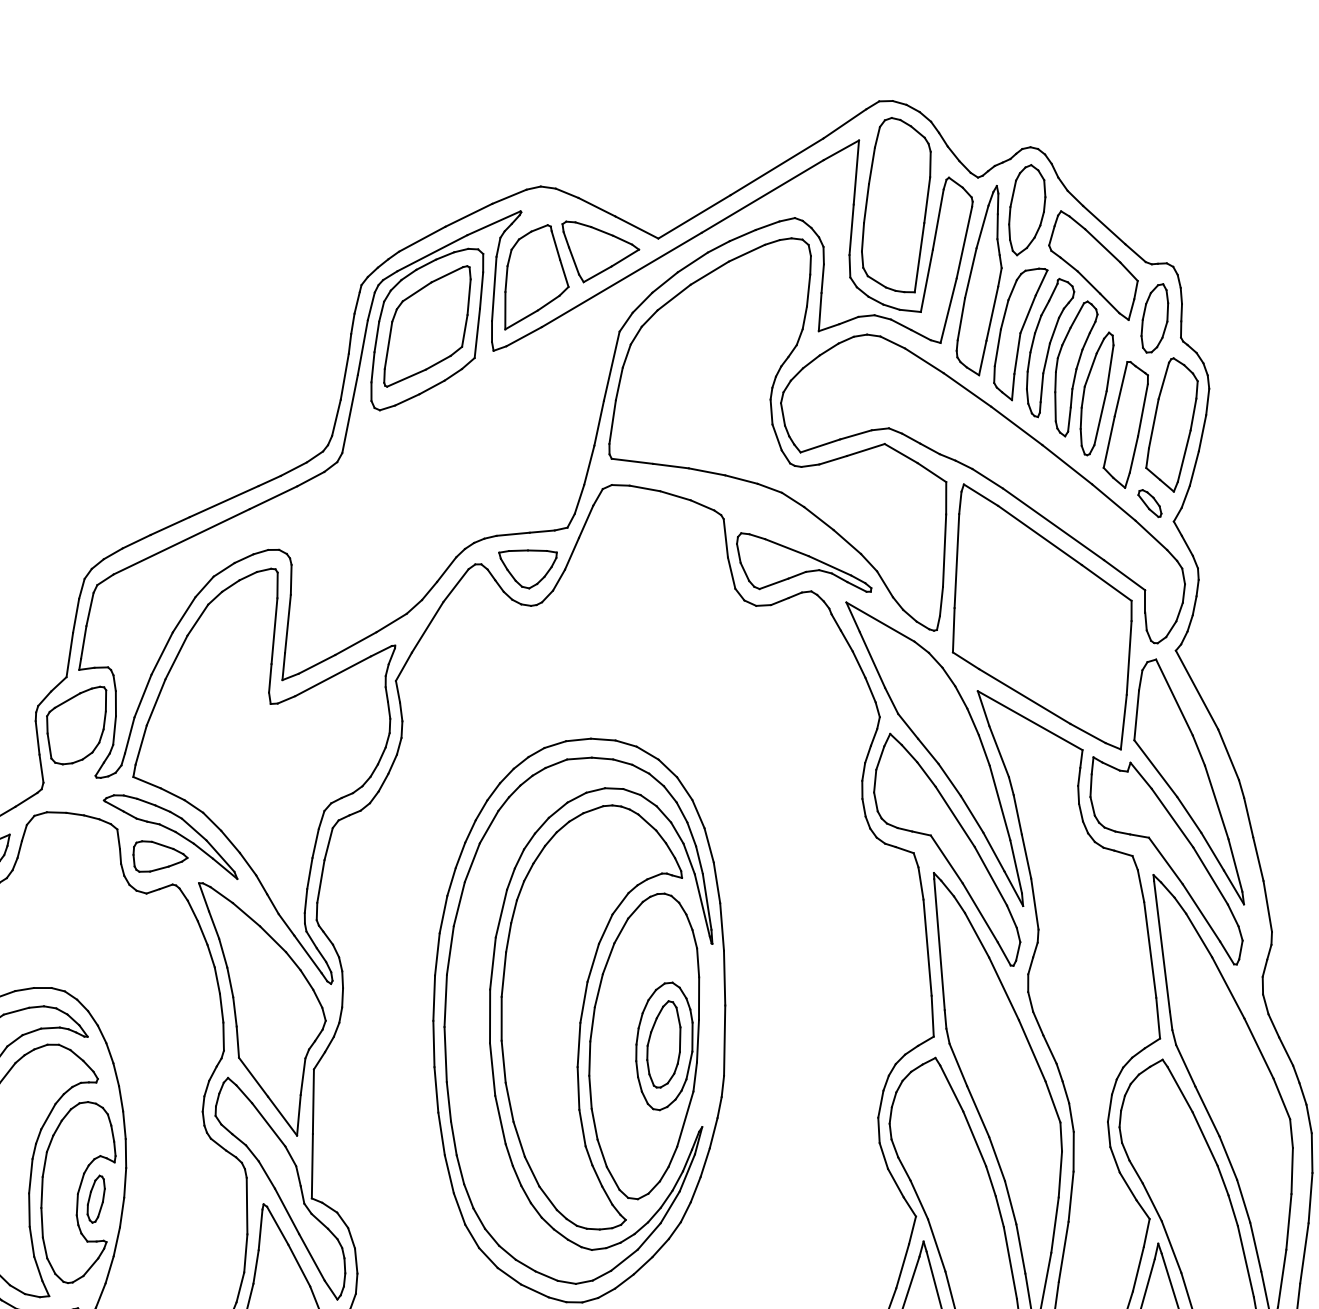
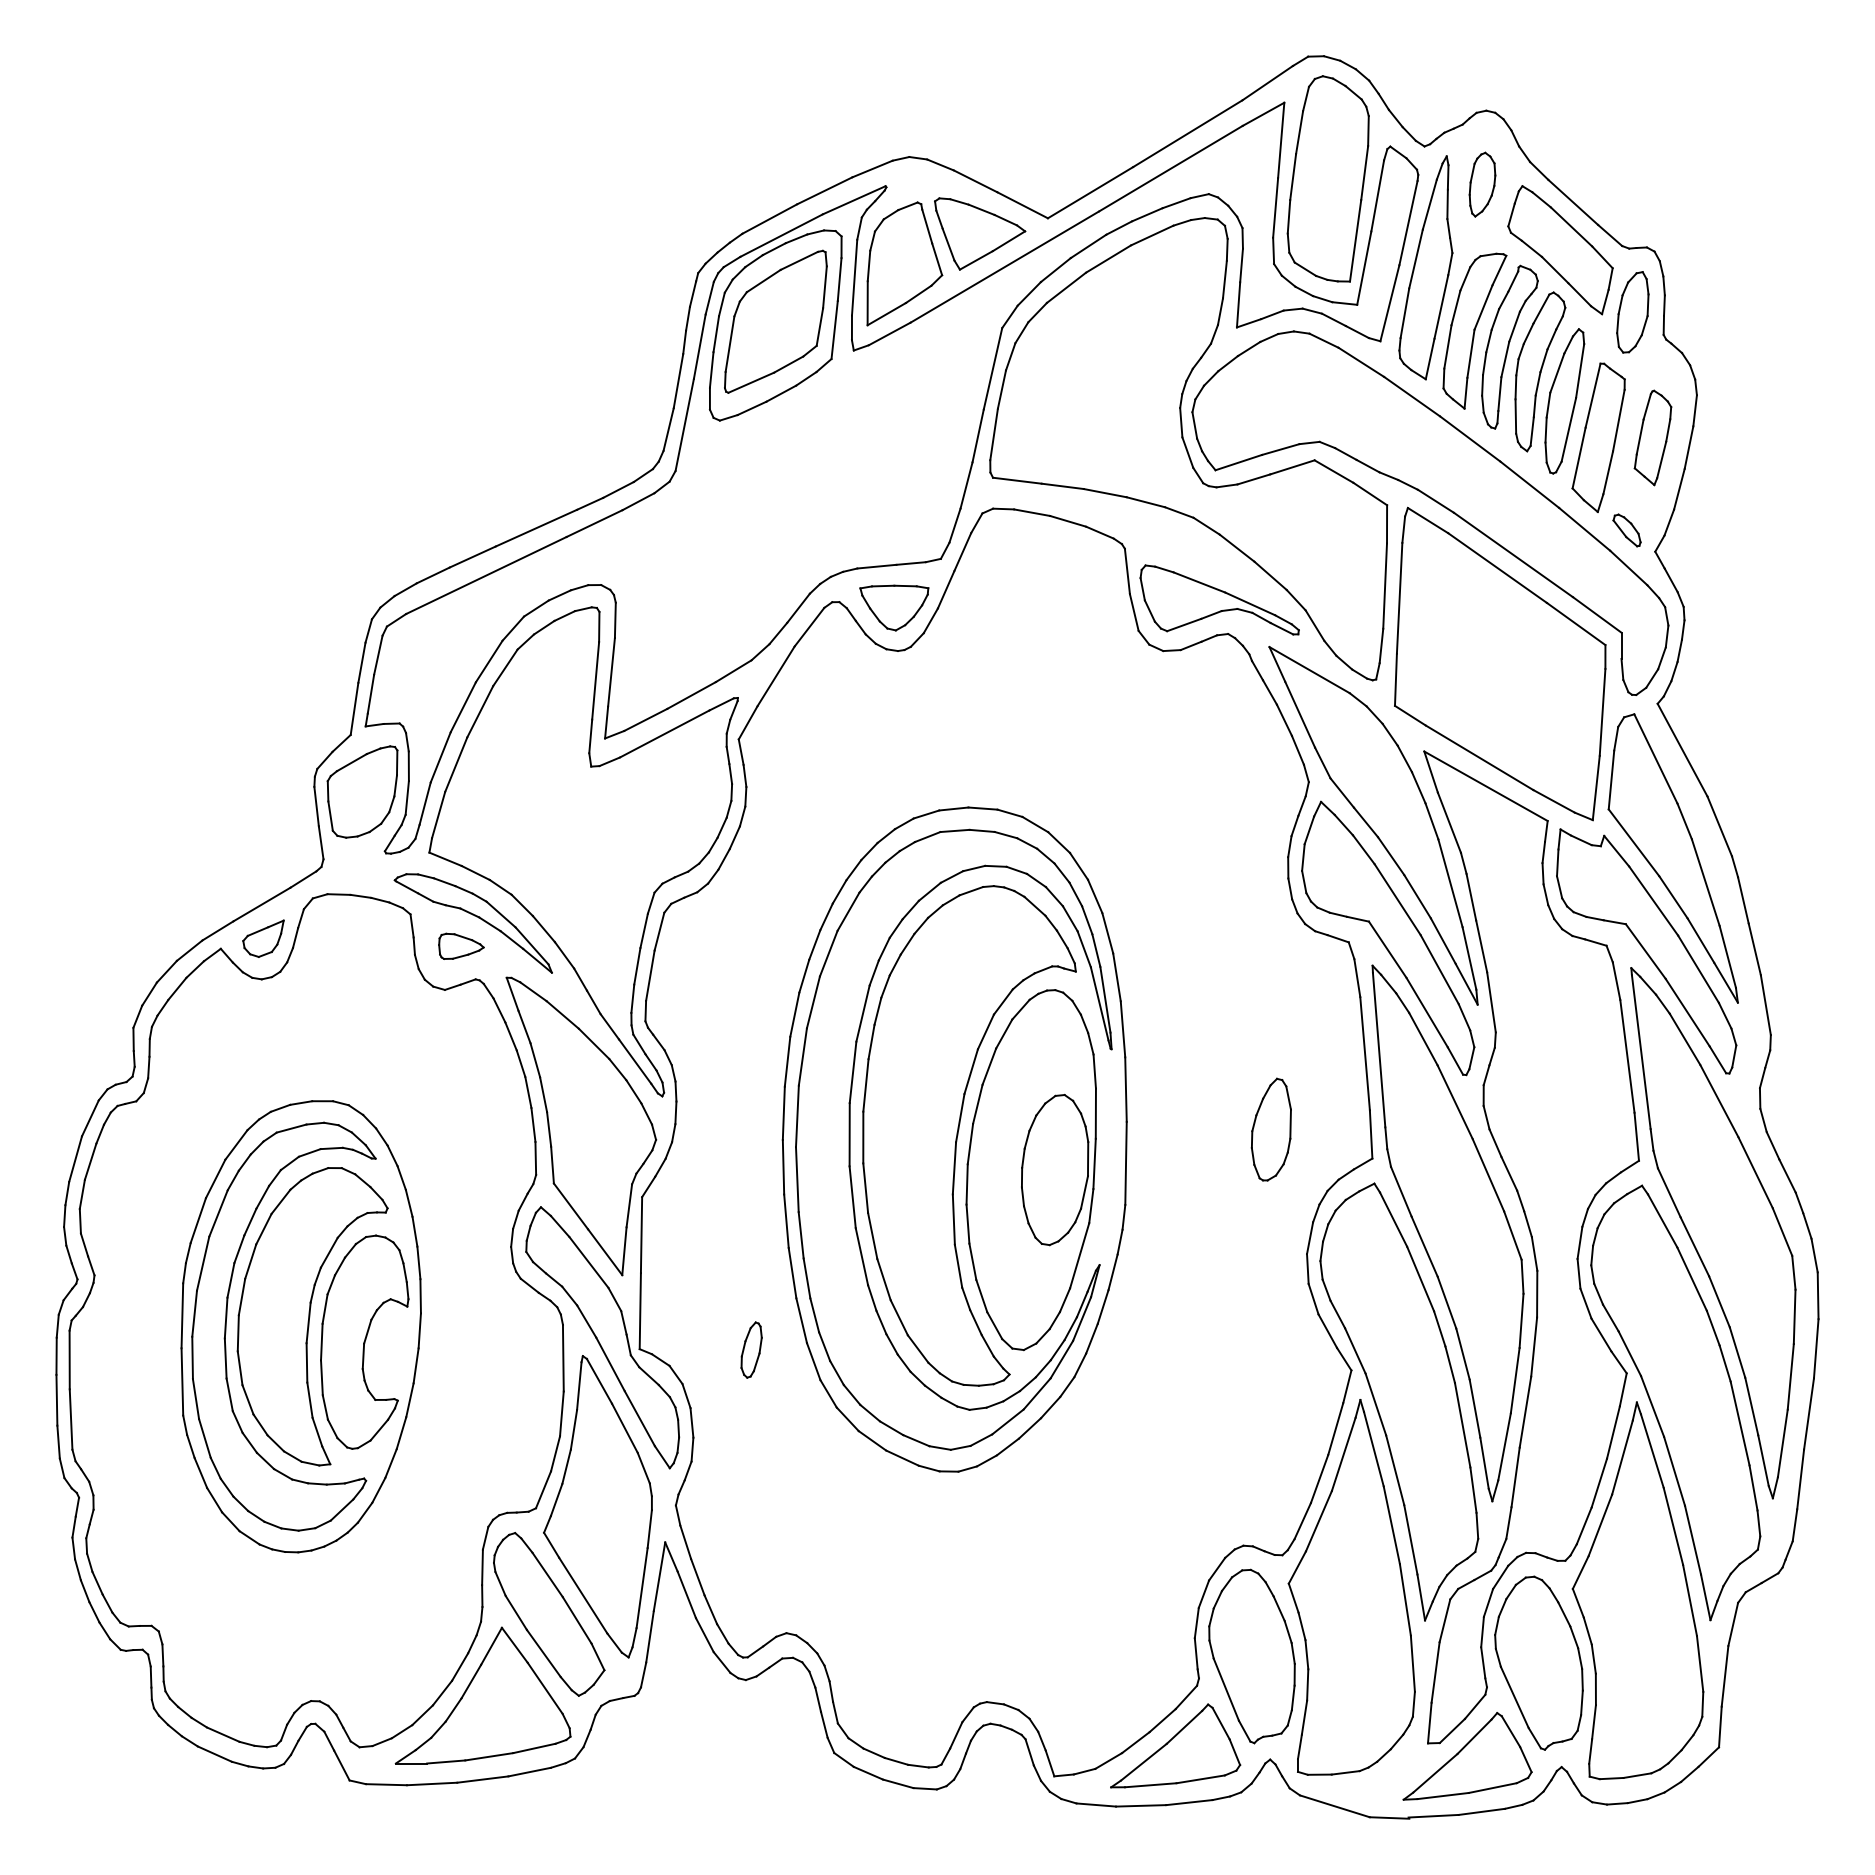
part: (1027, 209) -> (1482, 184), size x0.6
part: (1171, 424) -> (1652, 437), size x0.6
part: (160, 856) -> (461, 946), size x0.7
part: (663, 1044) -> (1270, 1129), moved
part: (96, 1198) -> (751, 1349), moved

